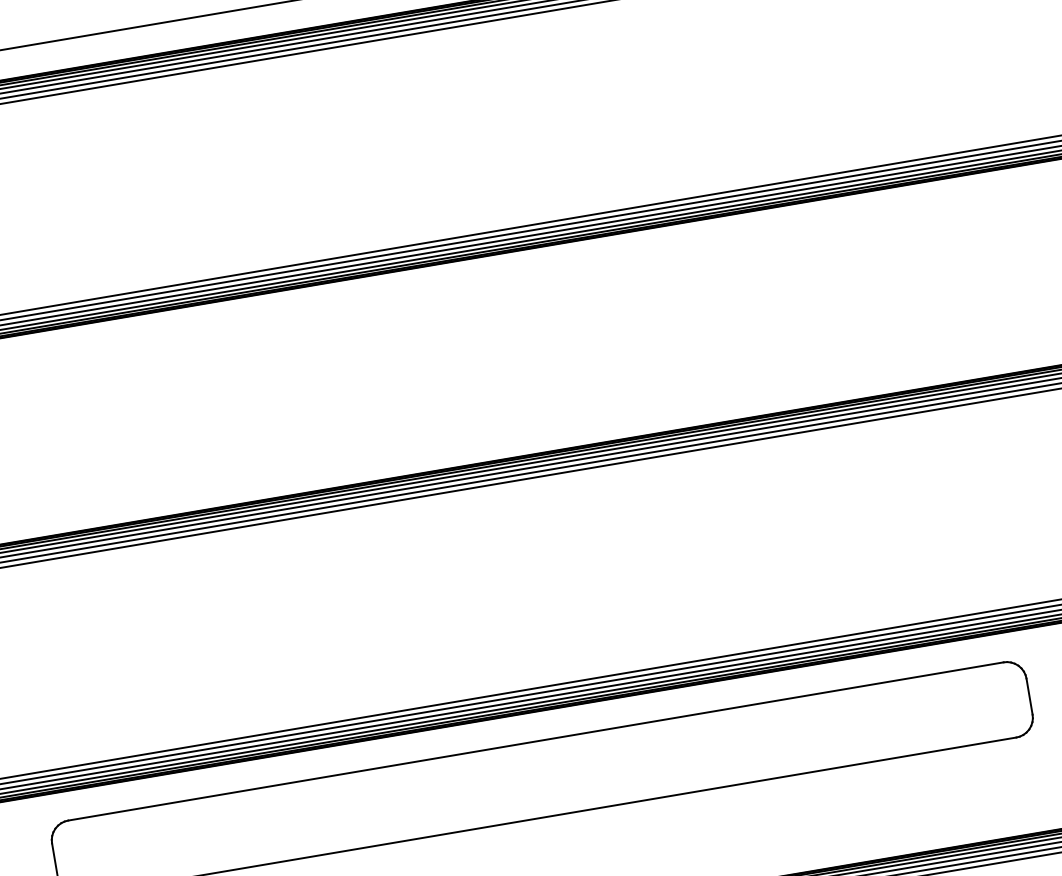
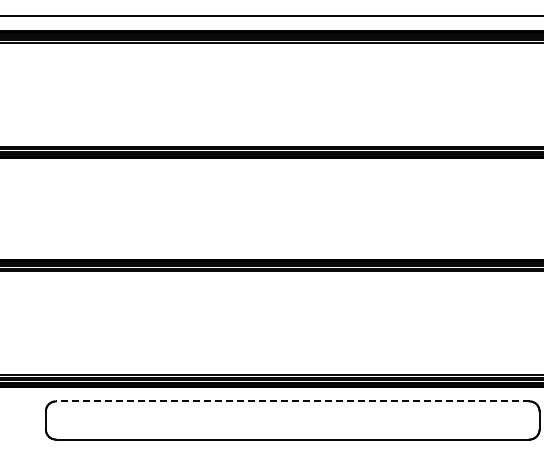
line: (535, 741) -> (292, 401), solid -> dashed

